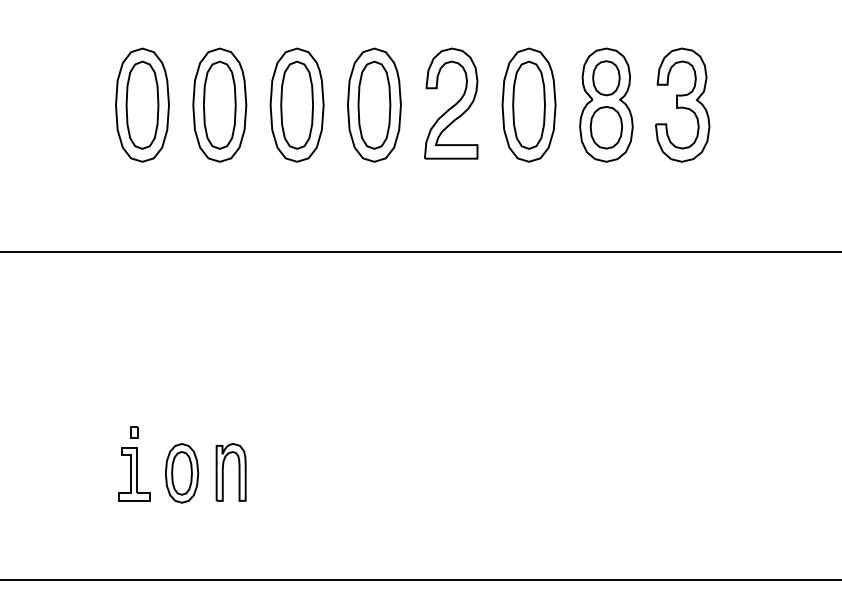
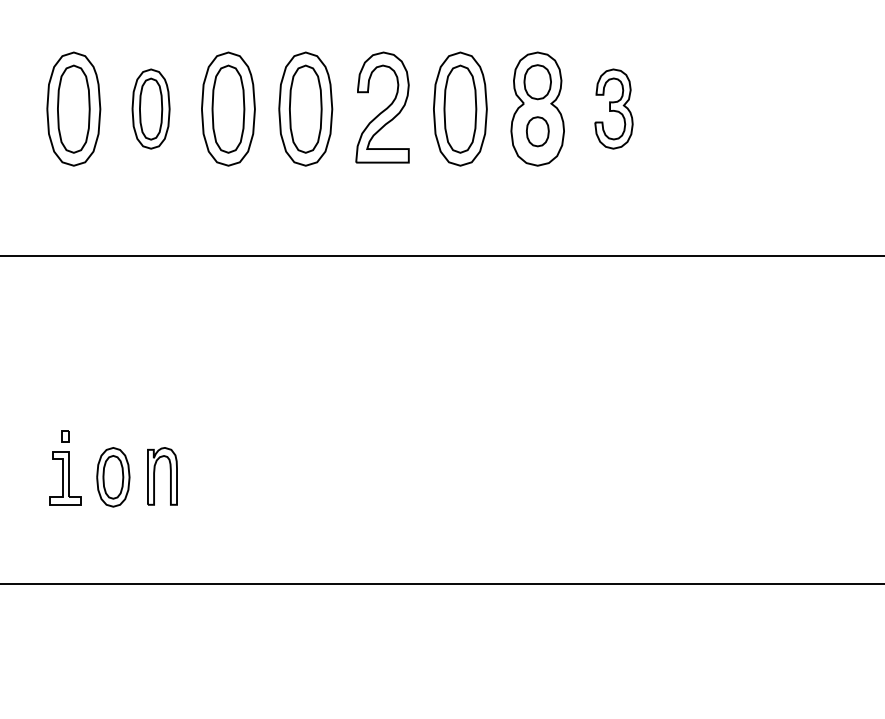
part: (219, 104) -> (150, 108), size x0.7
part: (682, 104) -> (613, 108), size x0.7
part: (606, 127) -> (537, 131), size x0.7

